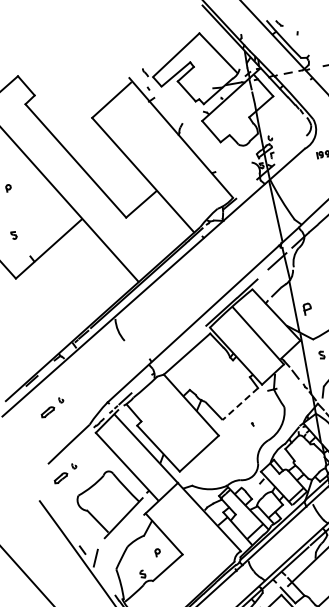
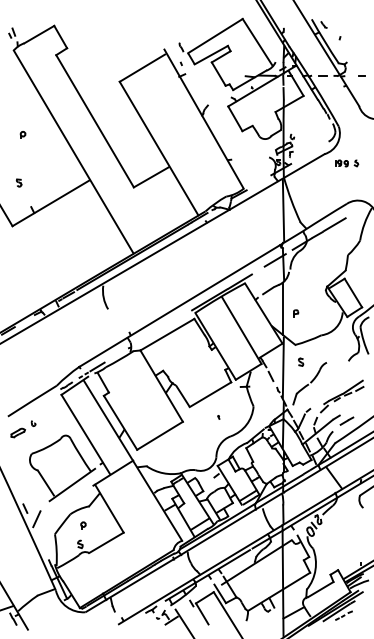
part: (308, 308) -> (296, 313), size x0.62
line: (240, 403) -> (210, 394), dashed -> solid
part: (52, 407) -> (23, 361), removed
part: (157, 552) -> (83, 525), moved

